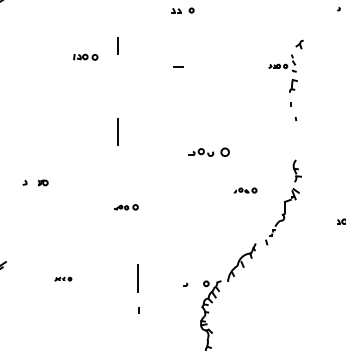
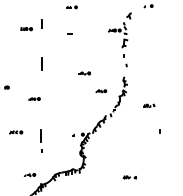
part: (284, 79) -> (119, 39), size x1.43
part: (209, 152) -> (84, 73), size x0.62
part: (126, 206) -> (34, 98), moved
part: (63, 279) -> (16, 132), size x1.67
part: (138, 287) -> (41, 140), moved

